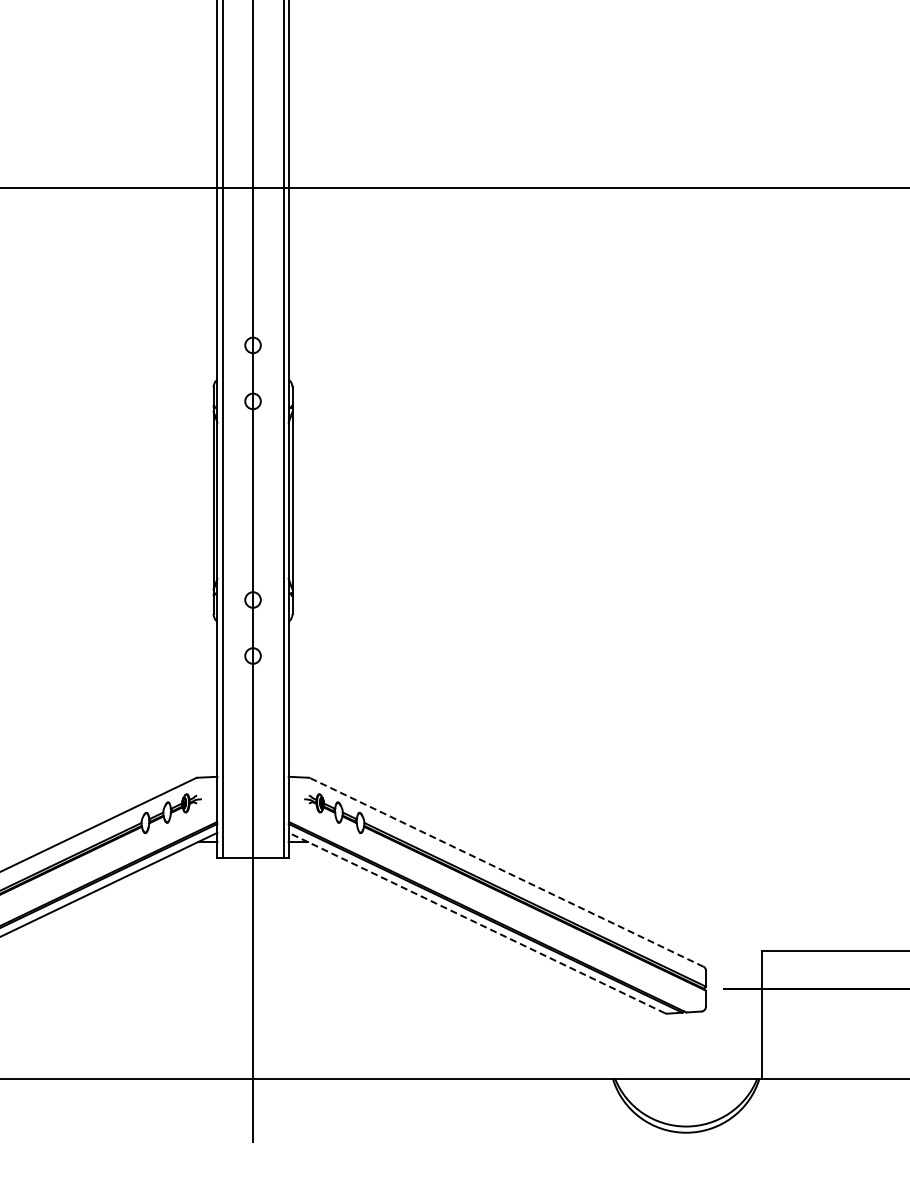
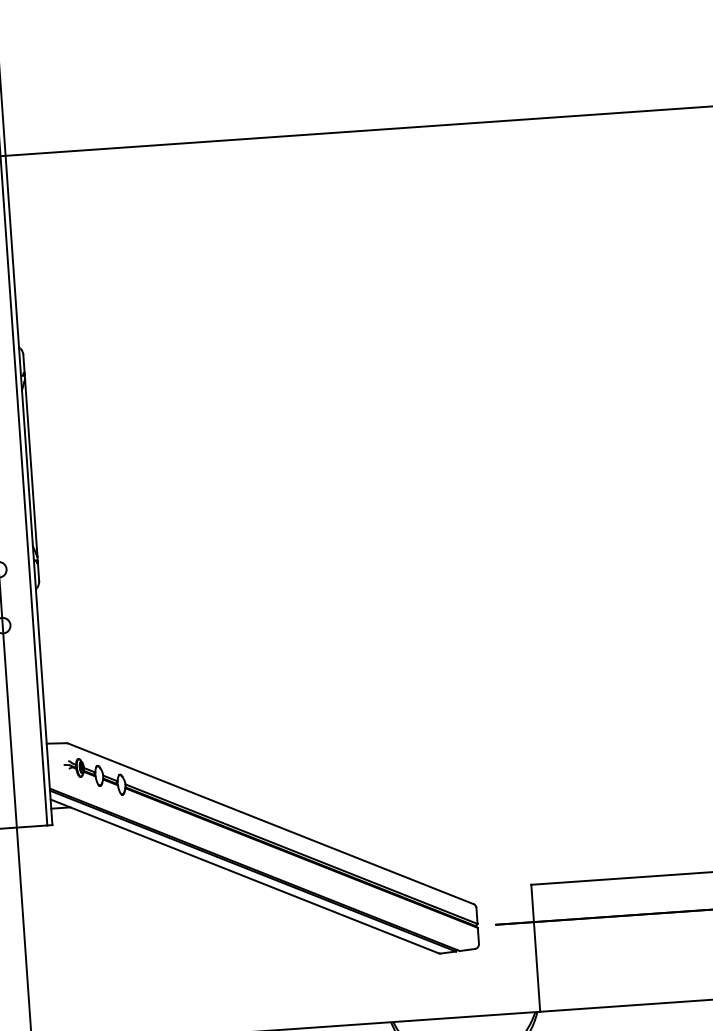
line: (506, 872) -> (270, 823), dashed -> solid
line: (476, 923) -> (244, 876), dashed -> solid

